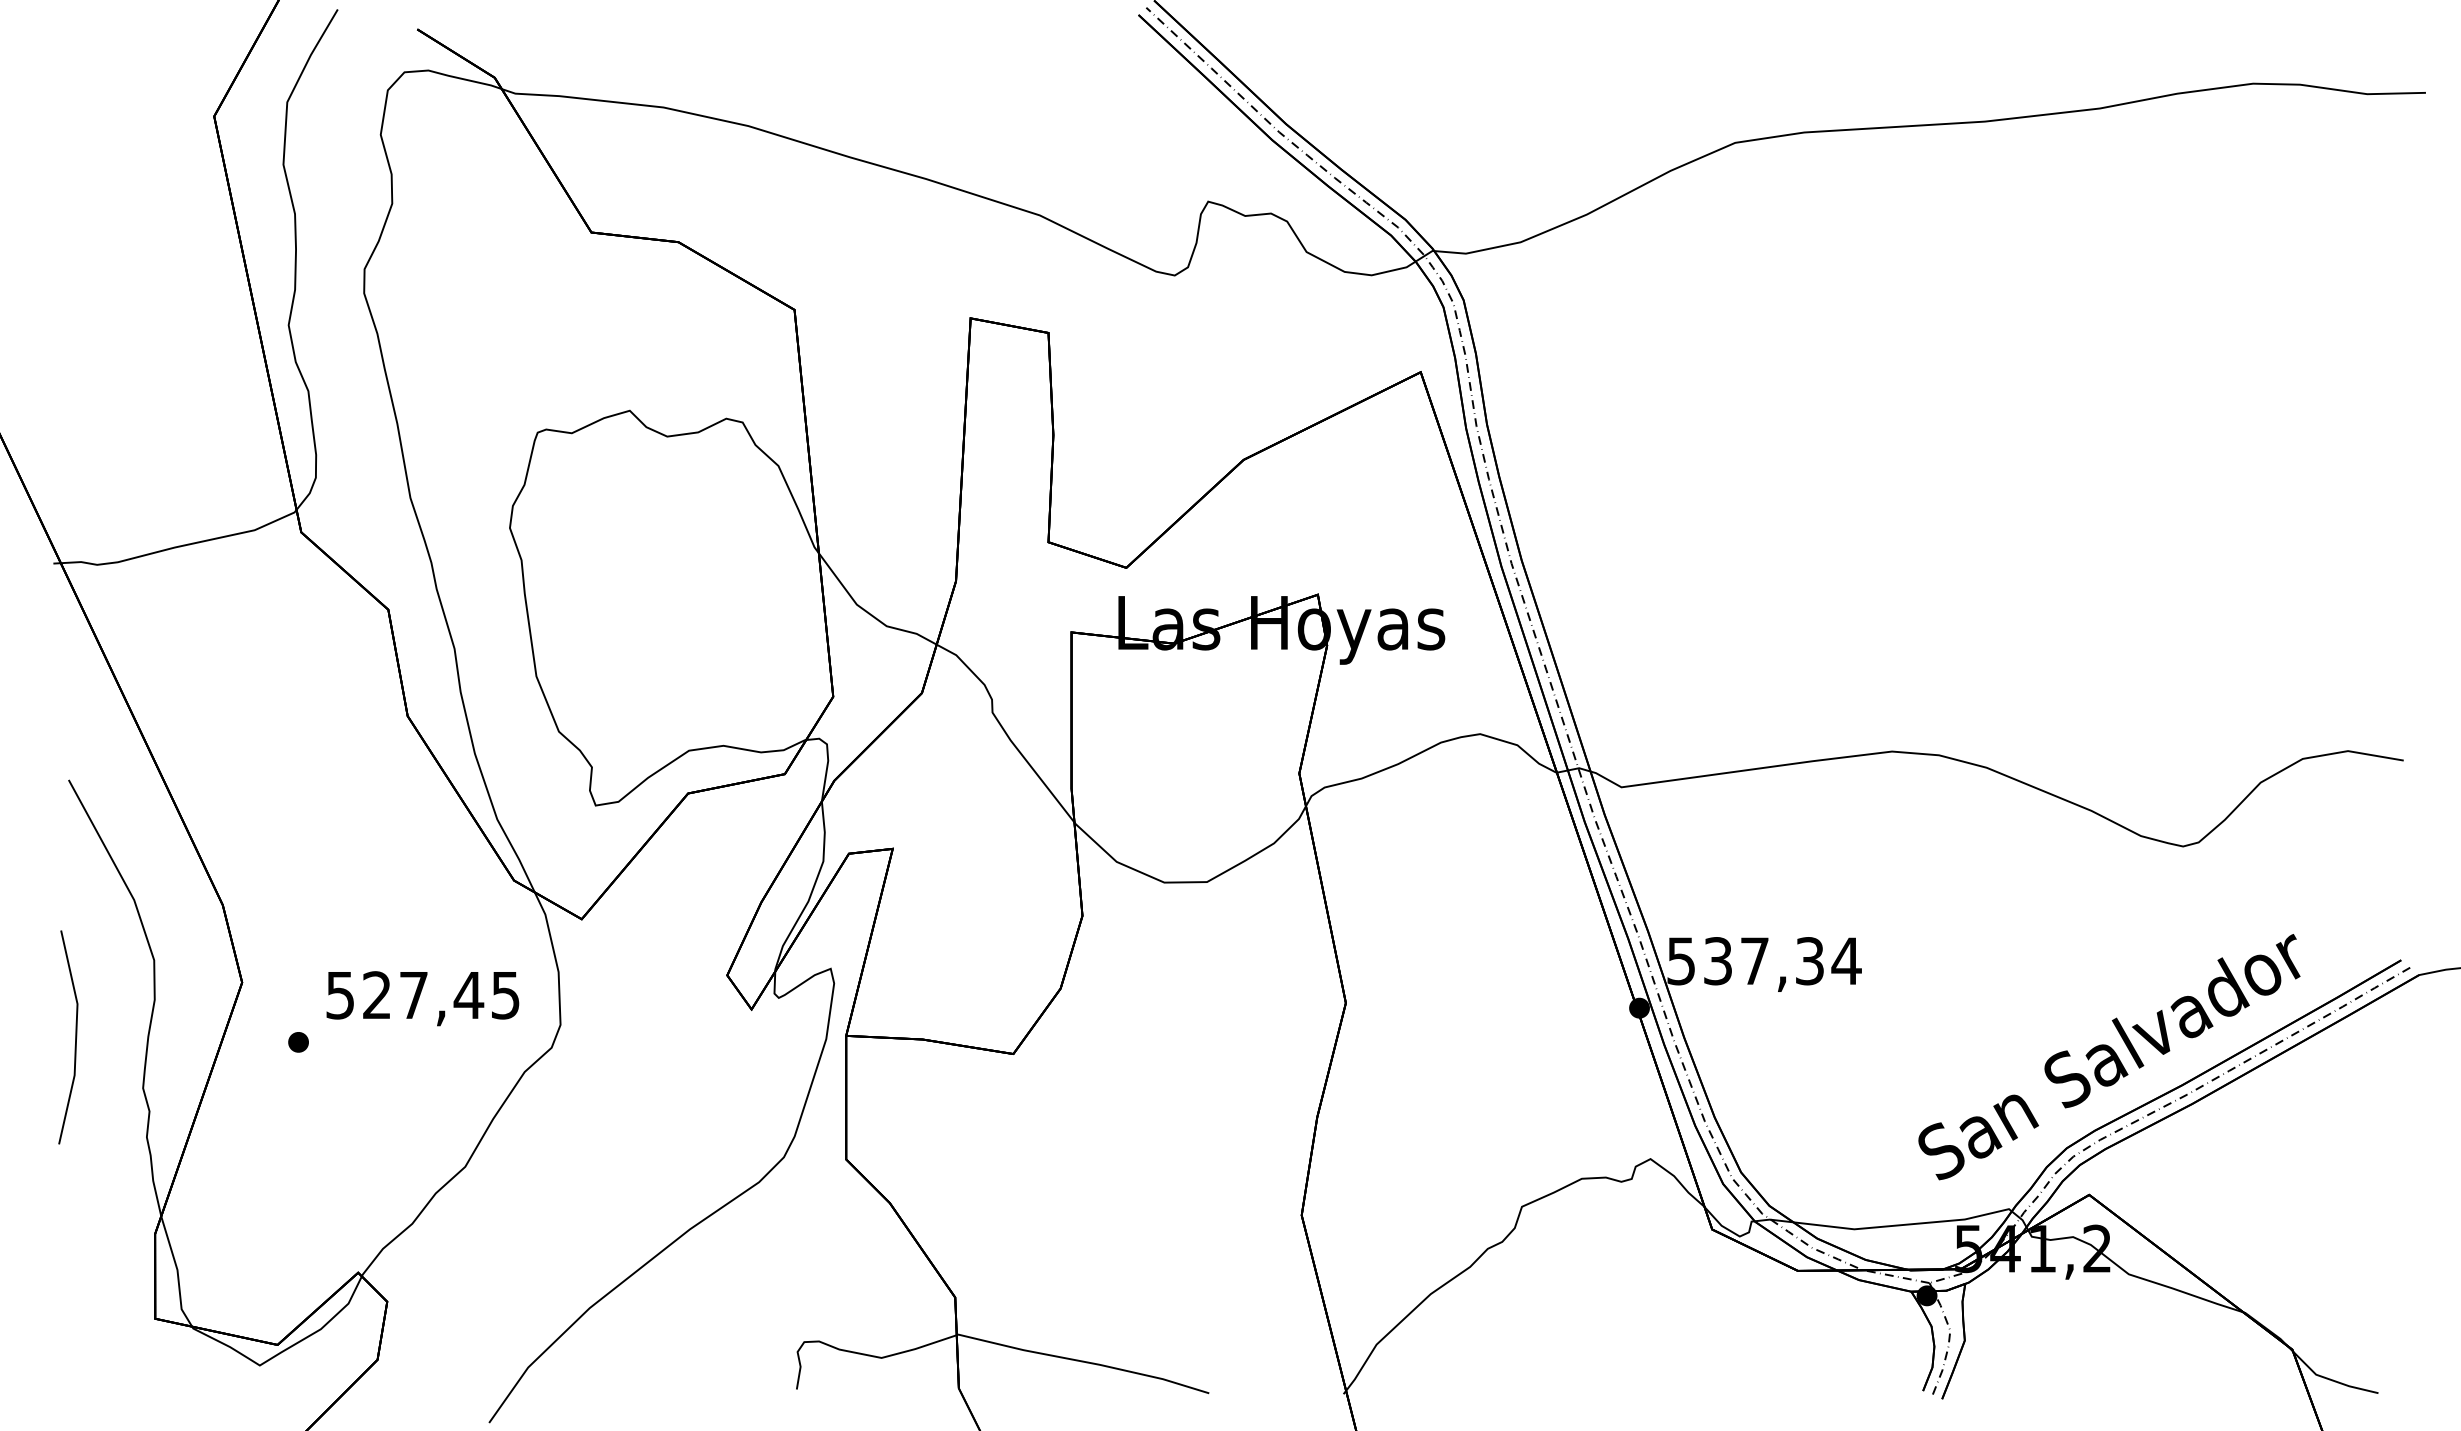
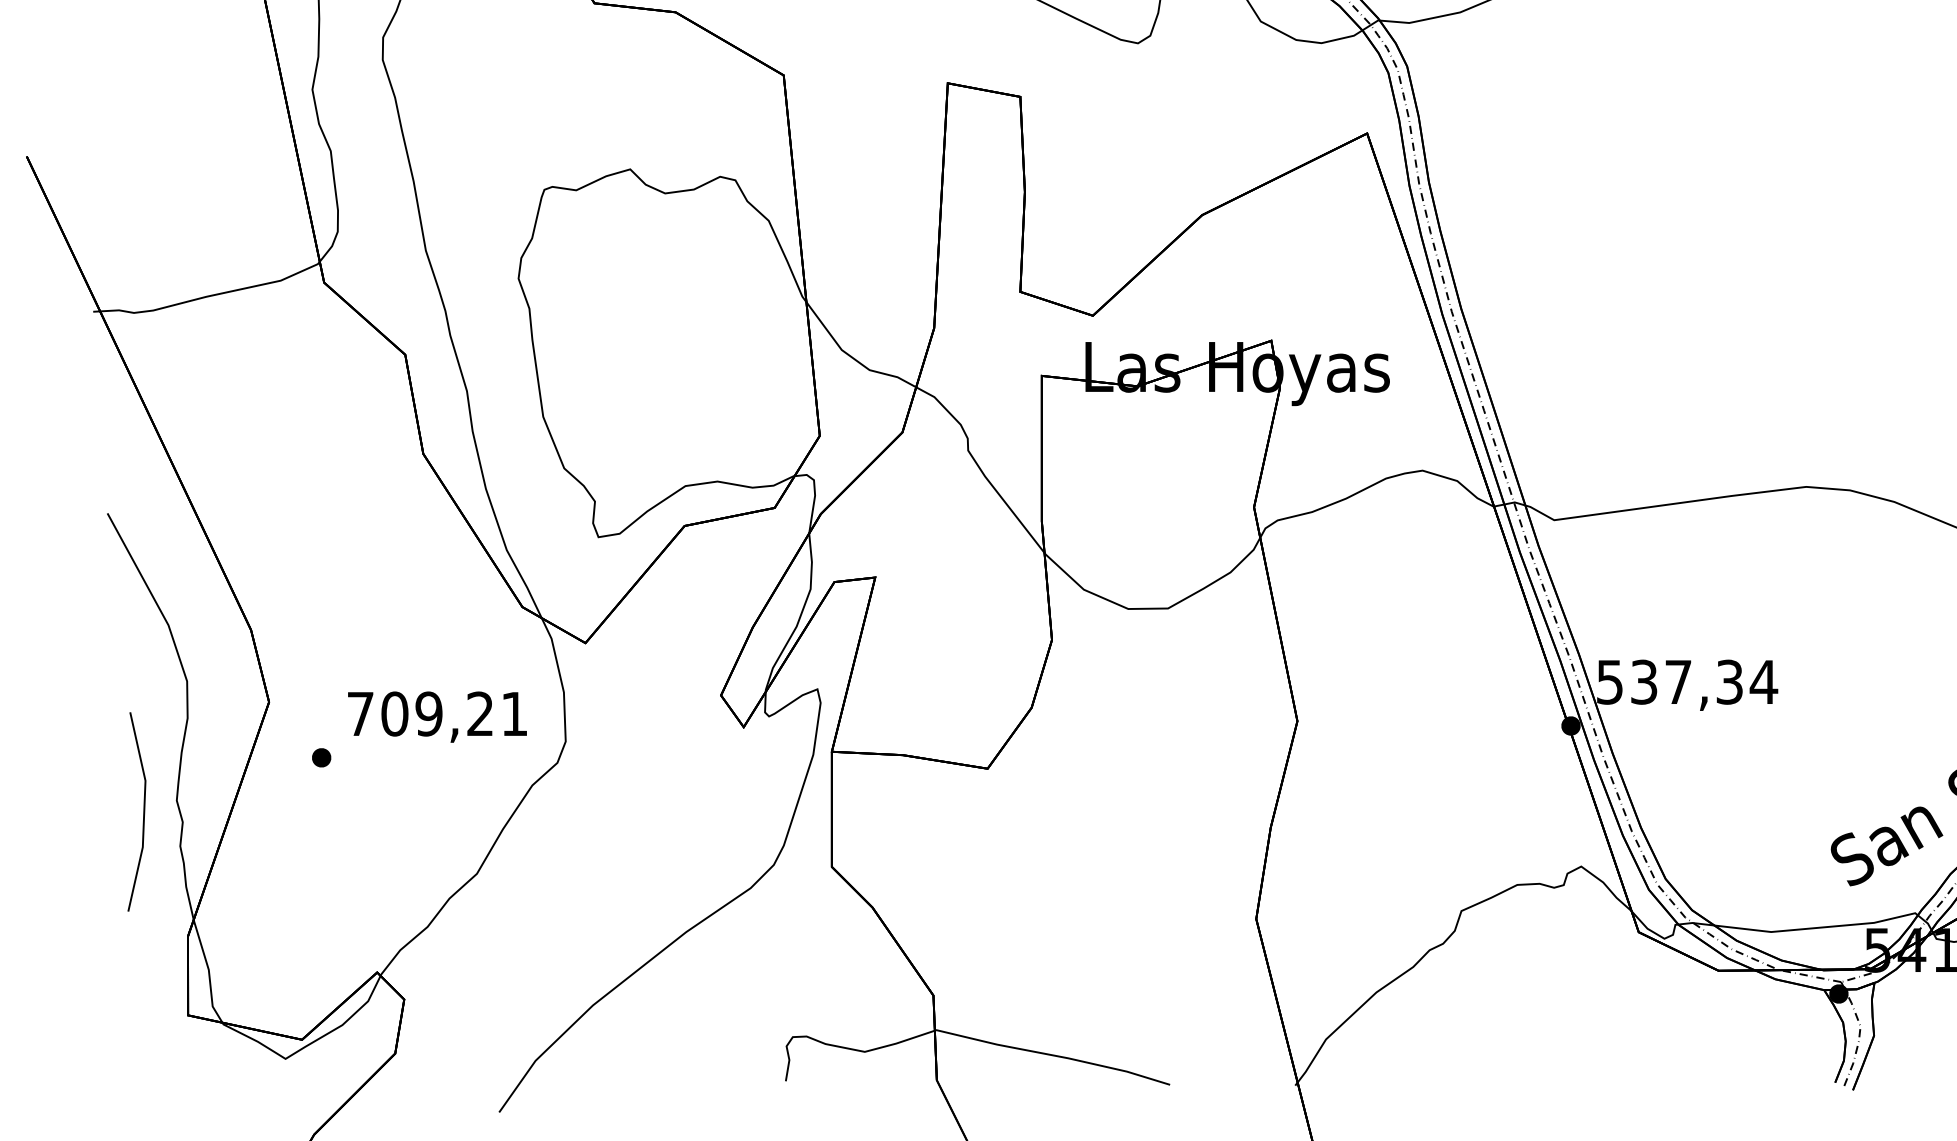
text: (422, 995) -> (437, 714), 527,45 -> 709,21
line: (75, 1037) -> (143, 812), moved

